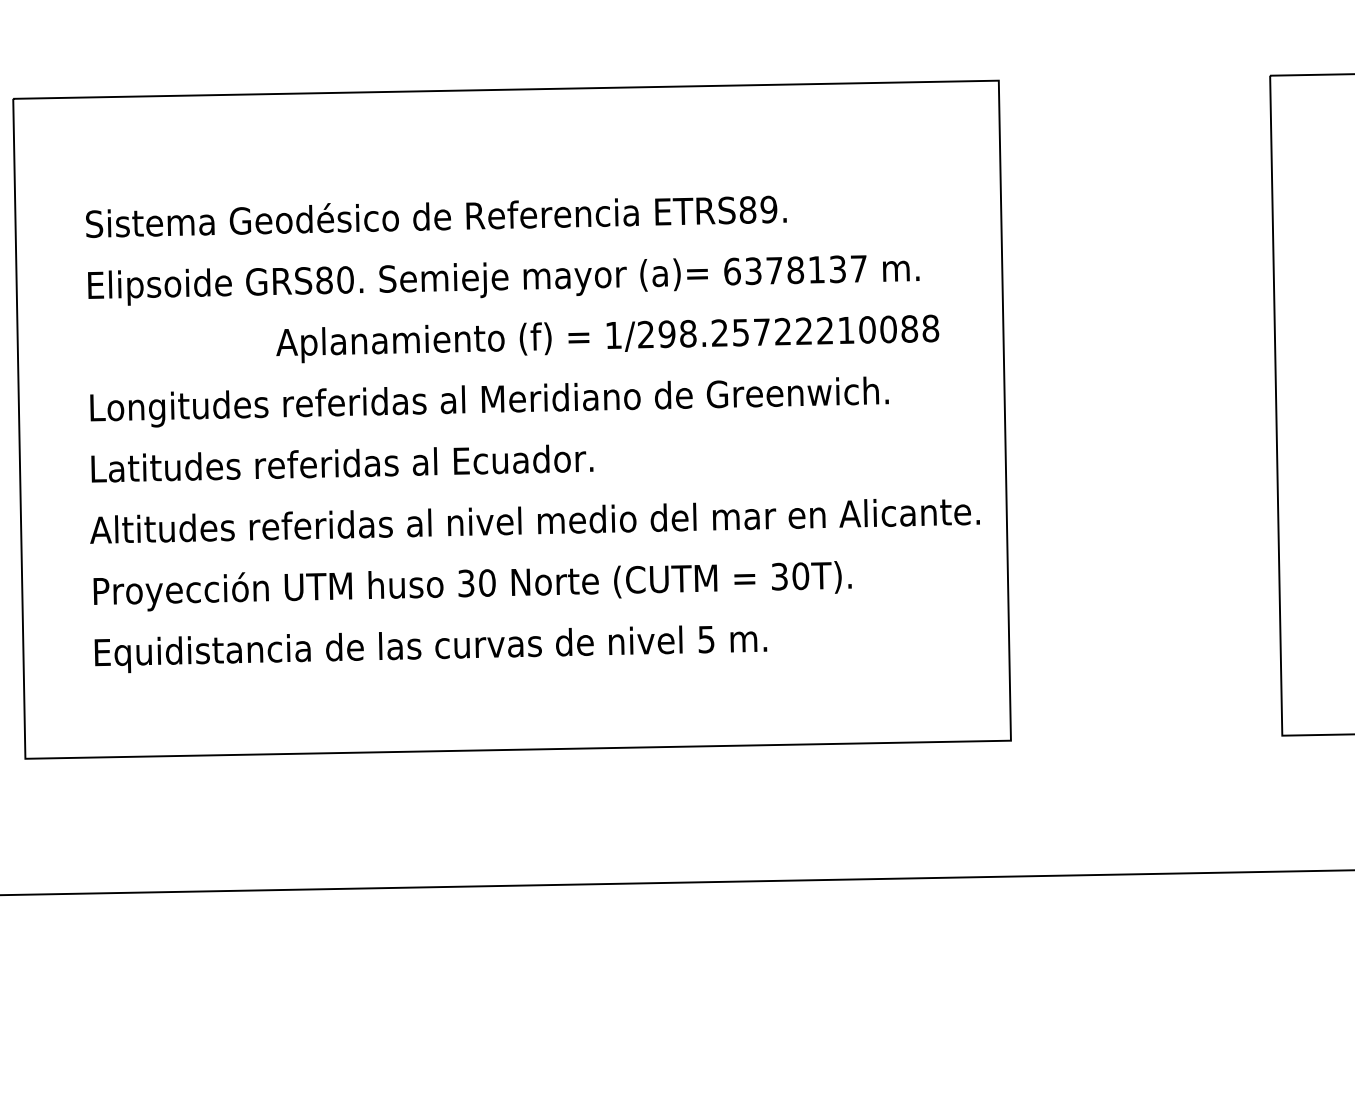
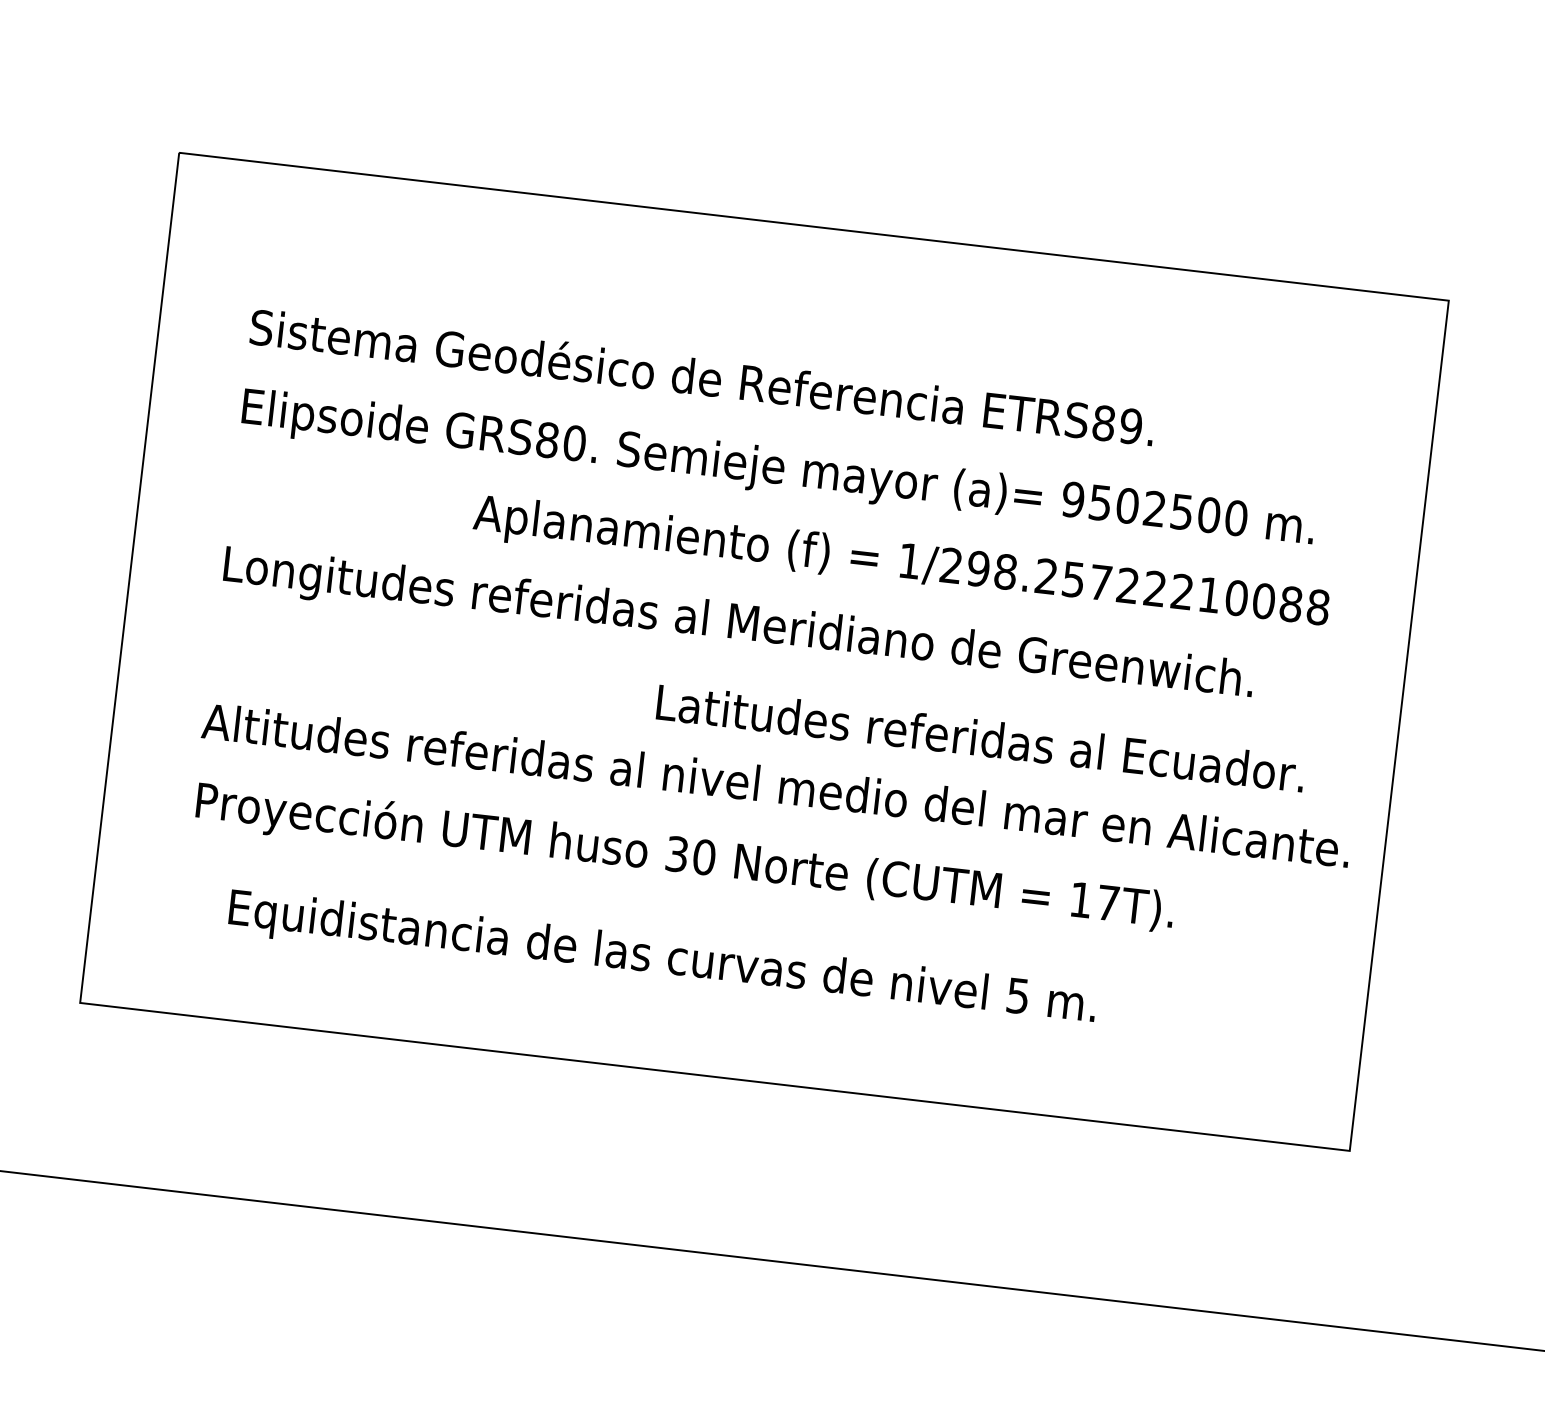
text: (795, 270) -> (1154, 509), 6378137 -> 9502500
text: (342, 463) -> (980, 738), moved
text: (790, 576) -> (1095, 901), 30T). -> 17T).
text: (430, 649) -> (661, 960), moved

